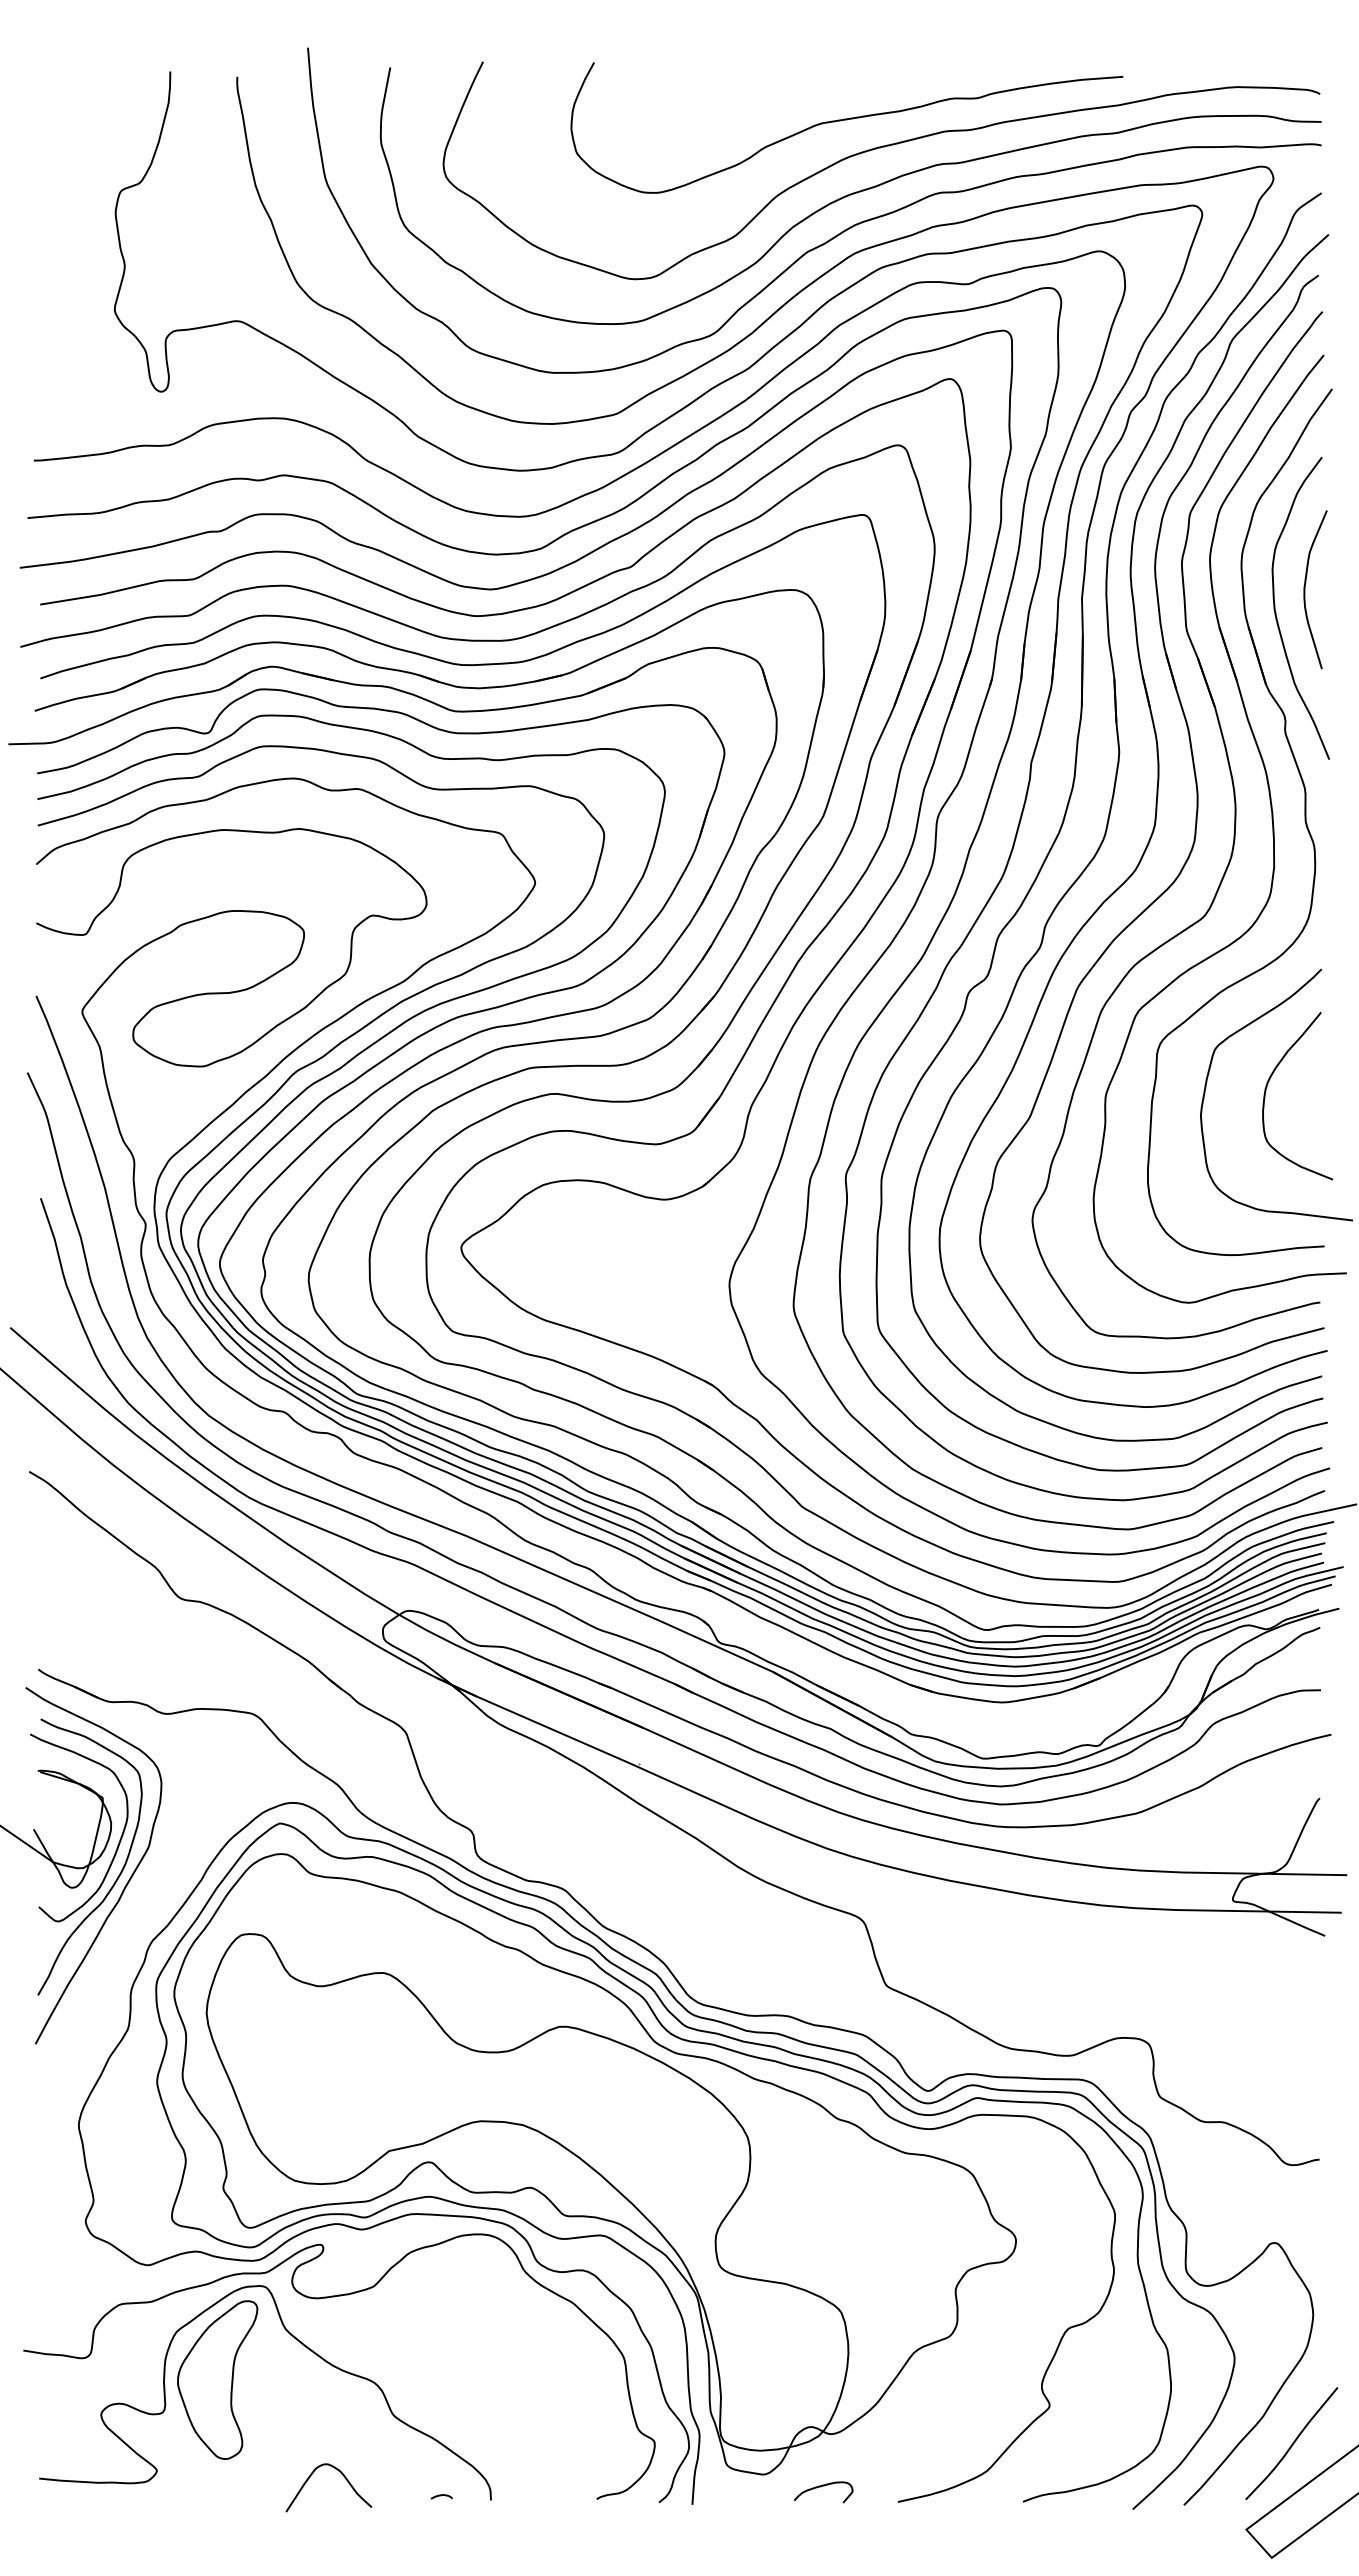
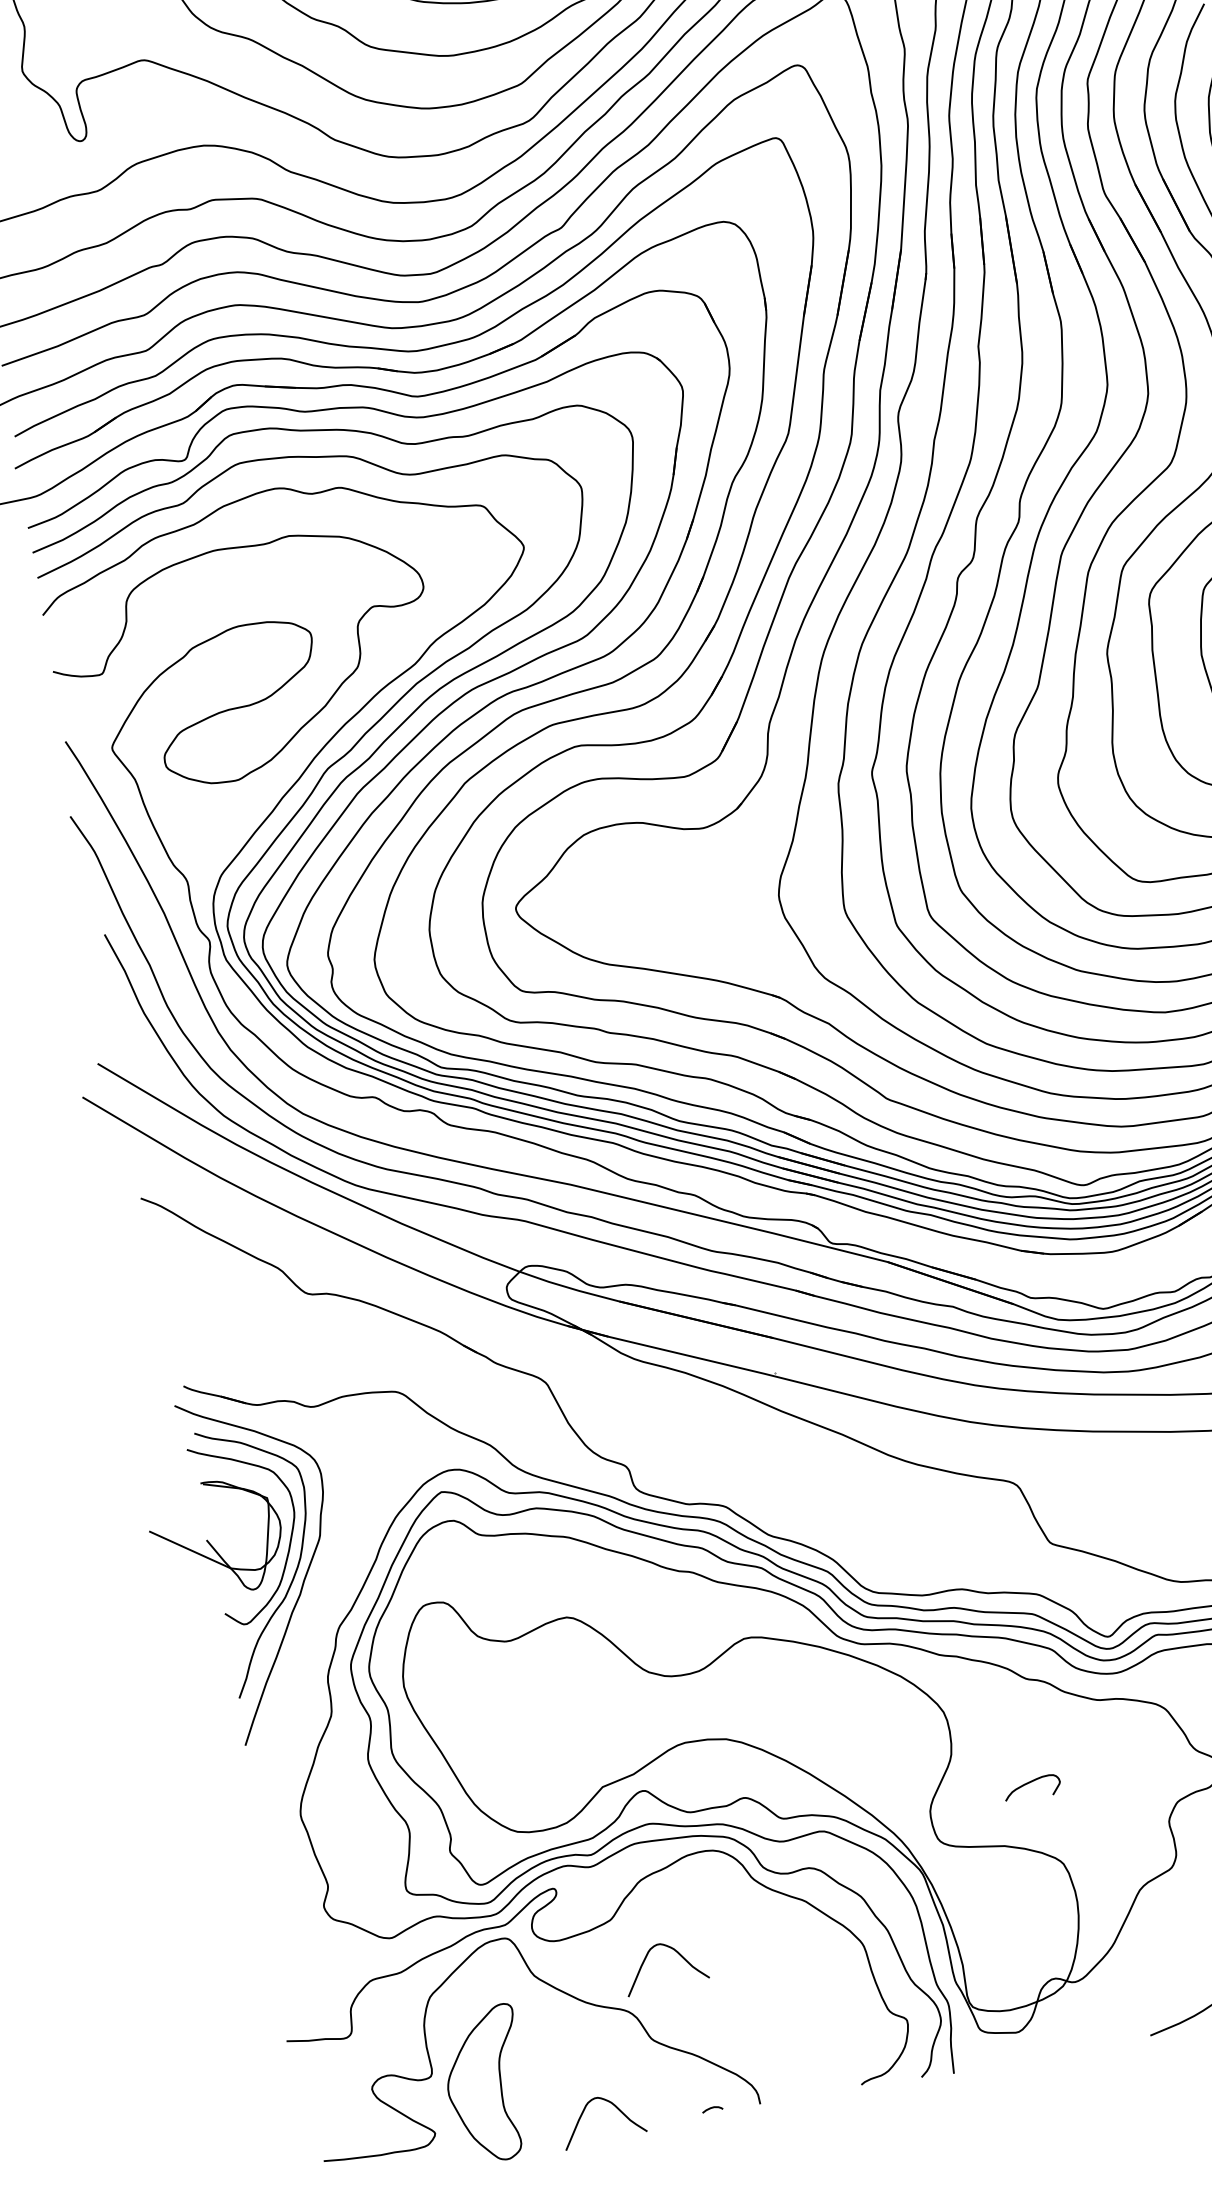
curve: (435, 2334) -> (678, 1954), added
part: (217, 2379) -> (486, 2084), moved
curve: (820, 2487) -> (1028, 1784), moved

